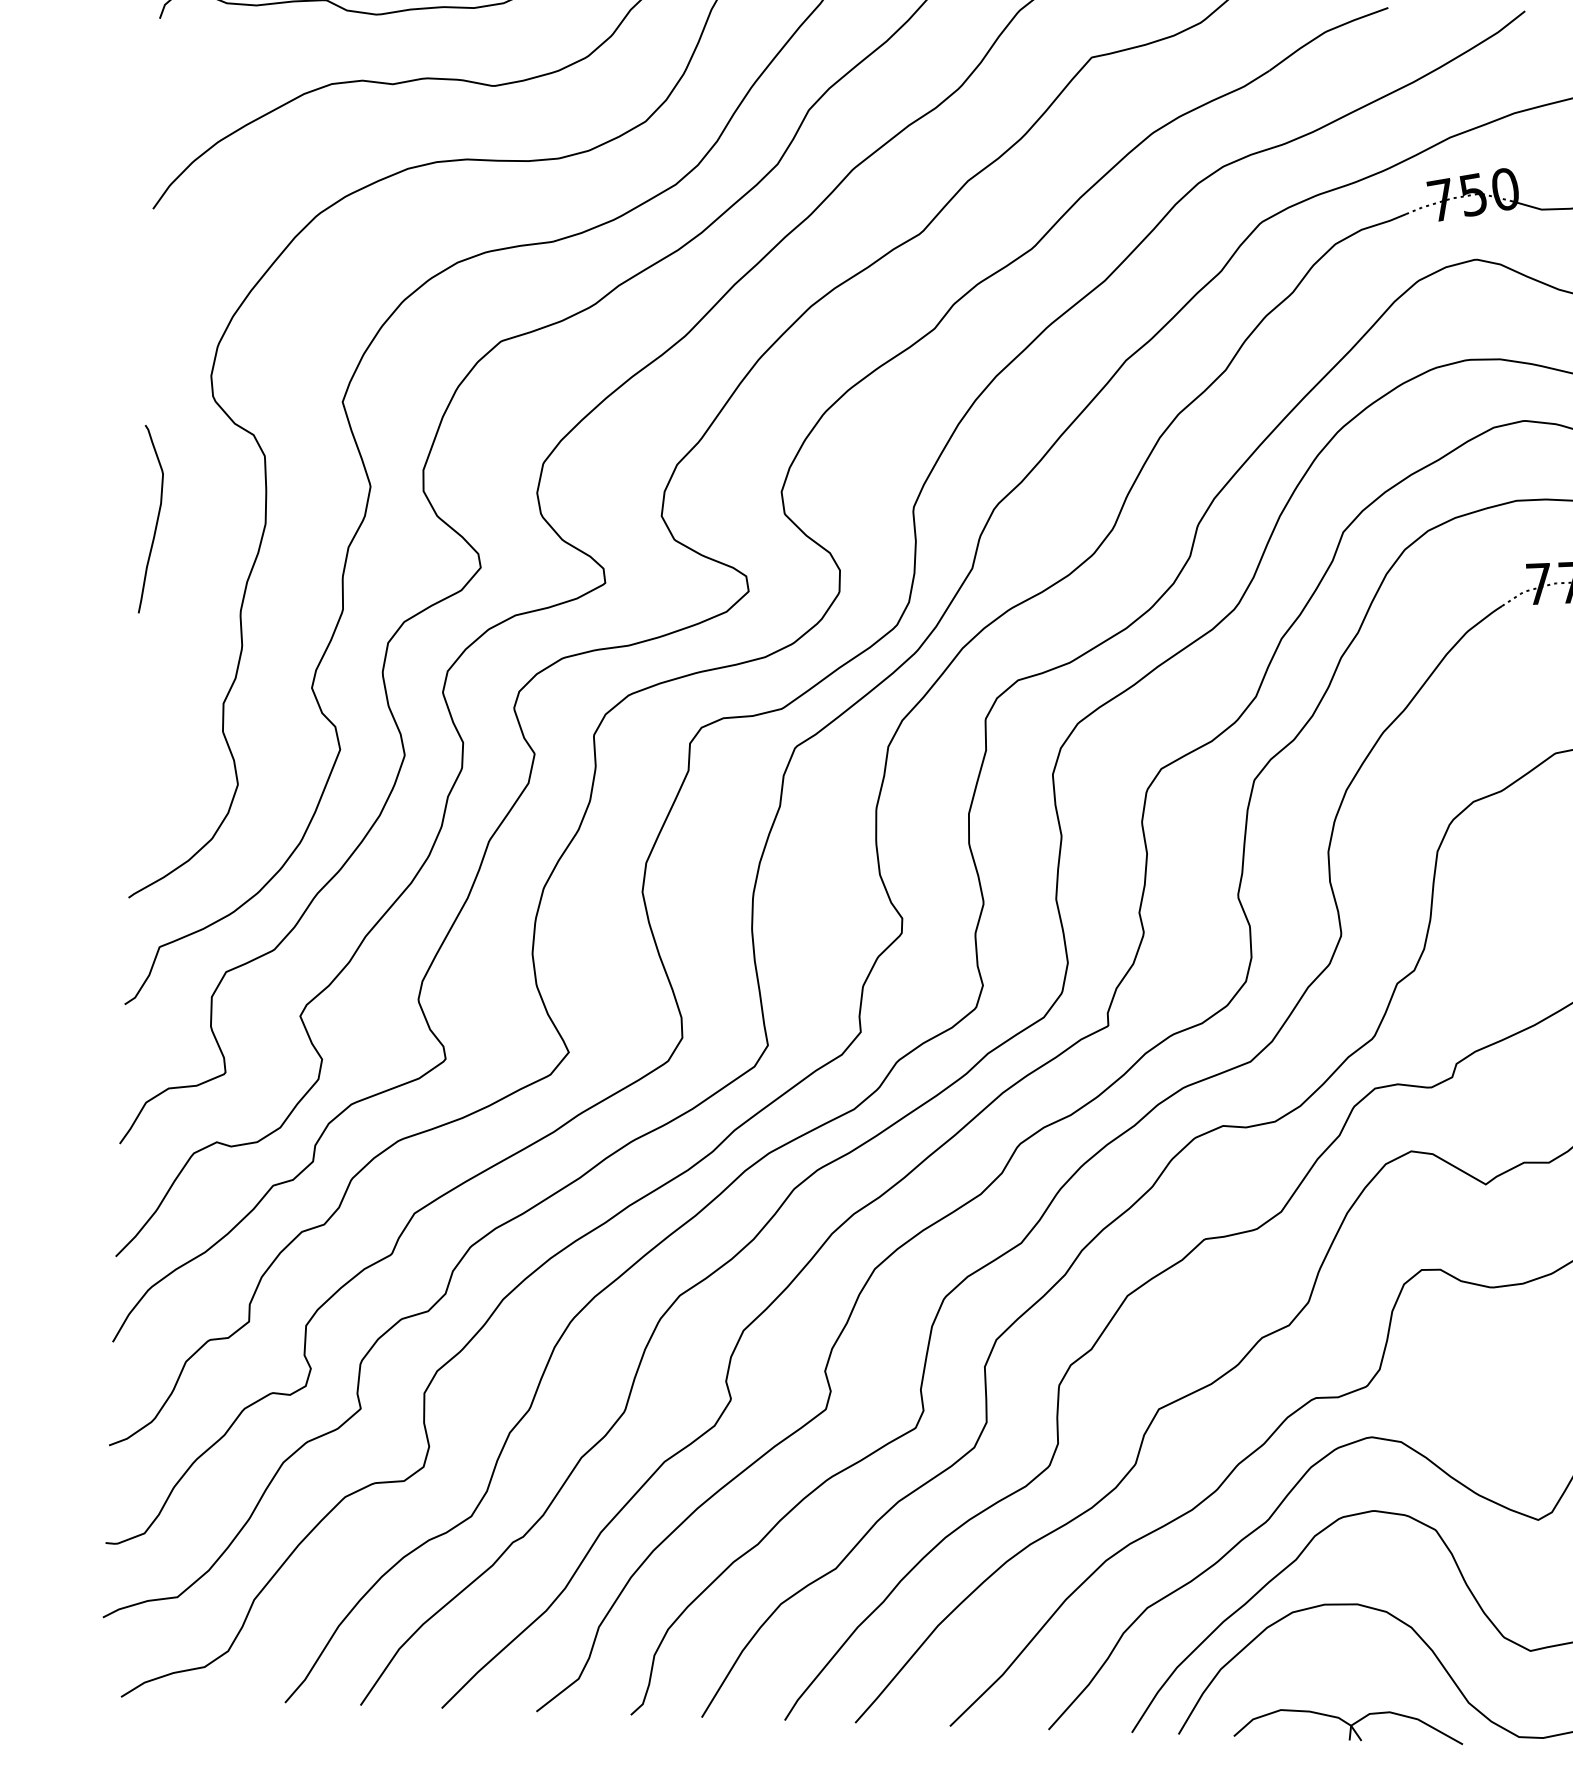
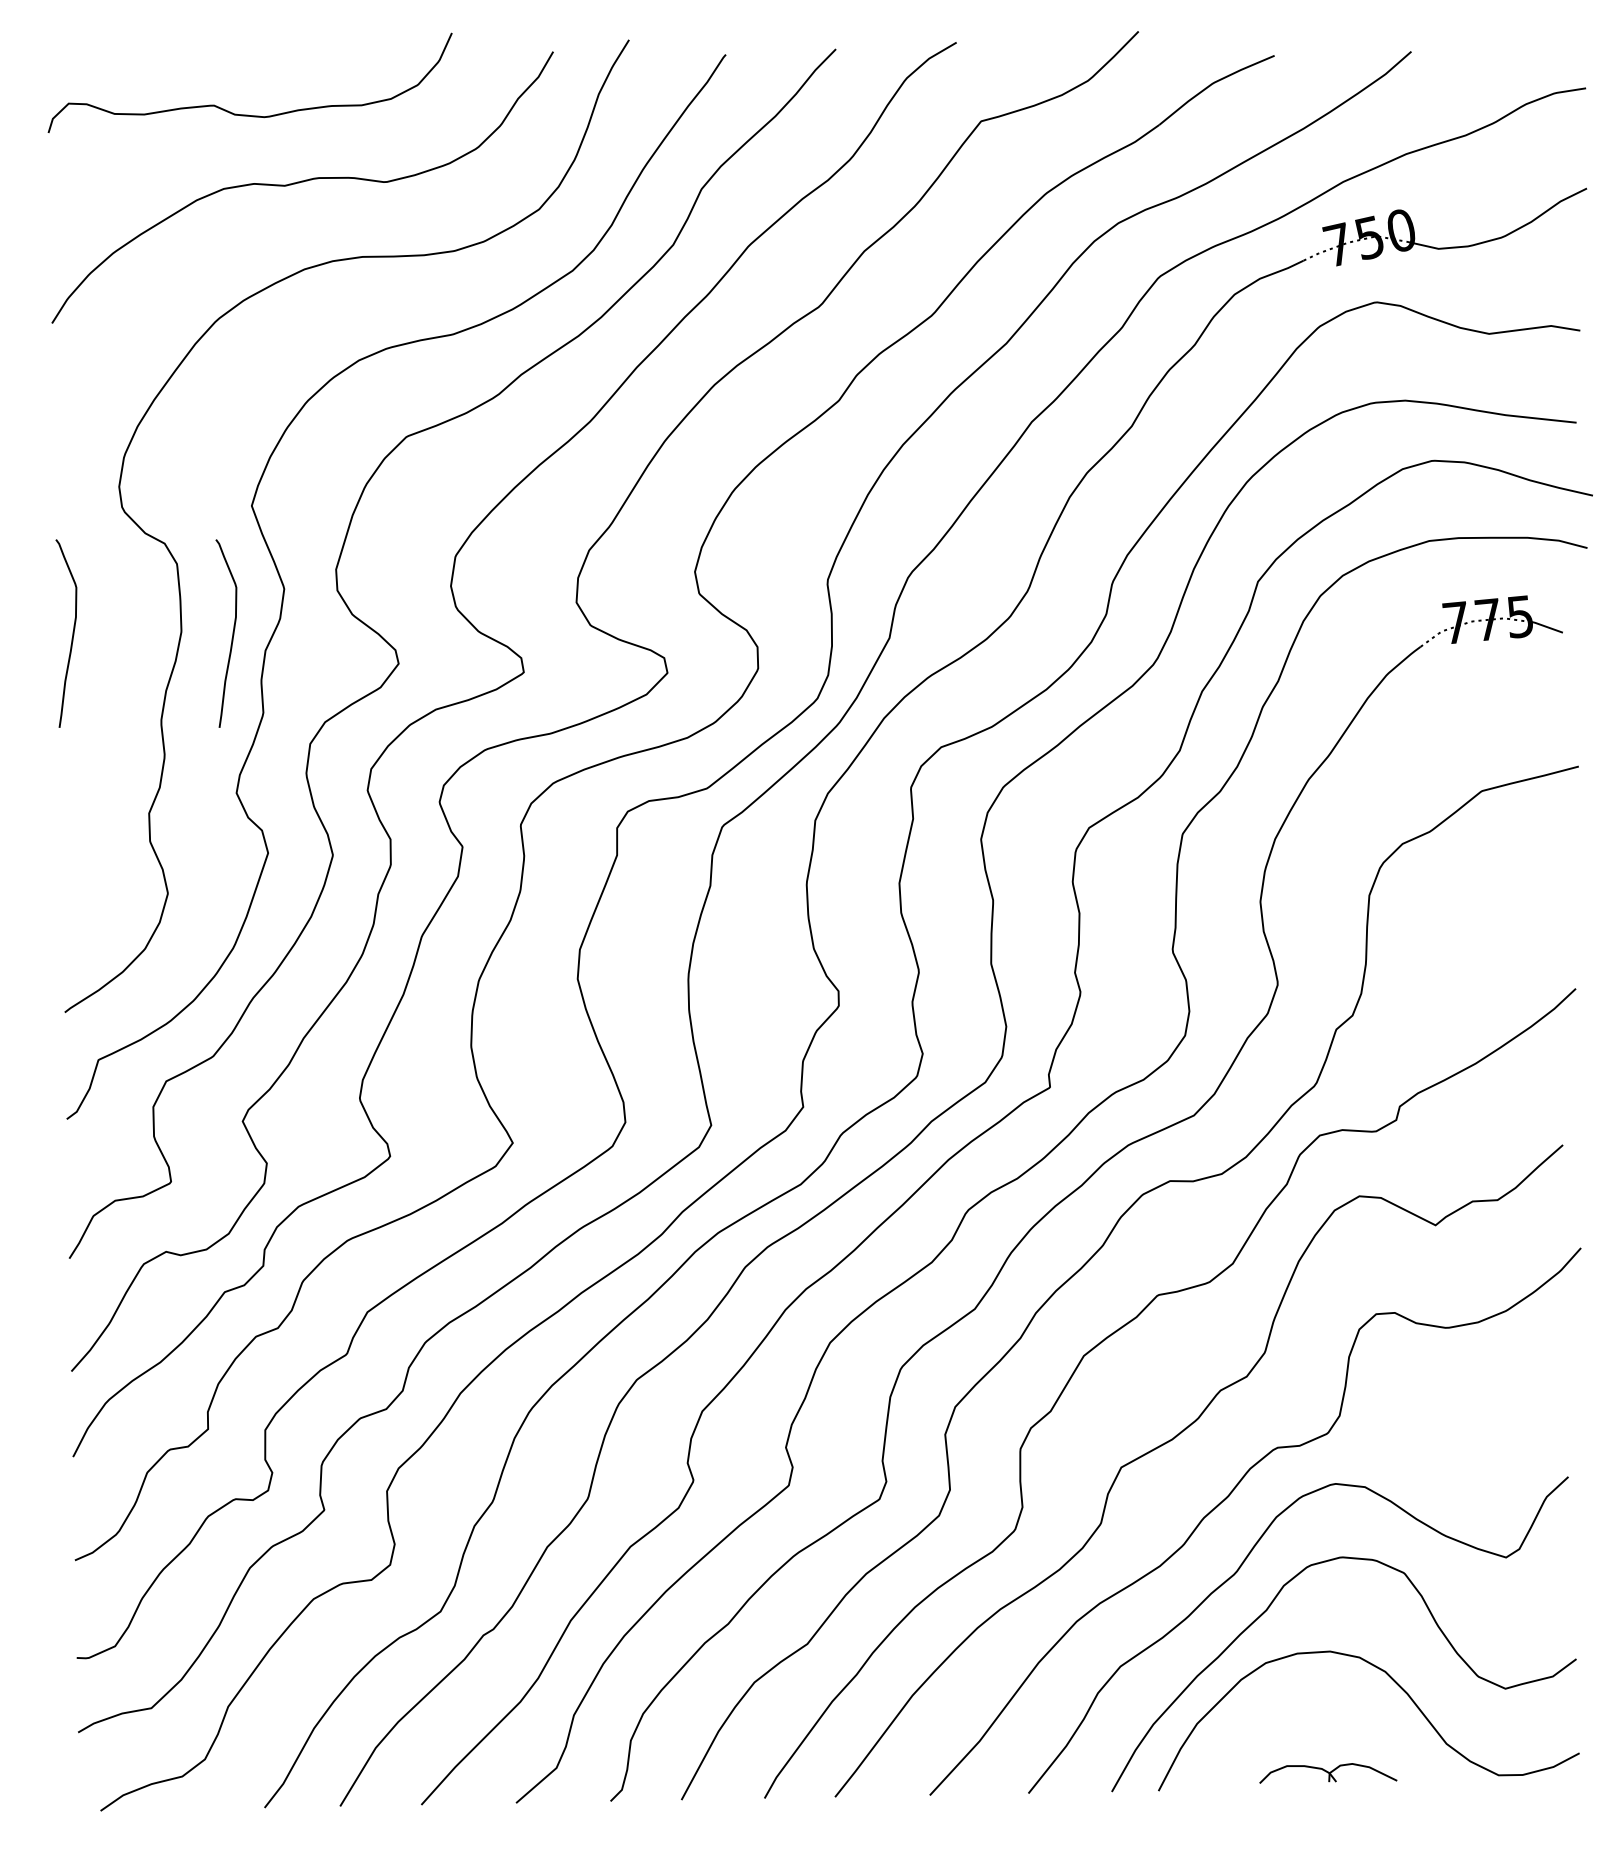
curve: (316, 528) -> (232, 633), added
part: (1349, 1726) -> (1328, 1773), size x0.6

